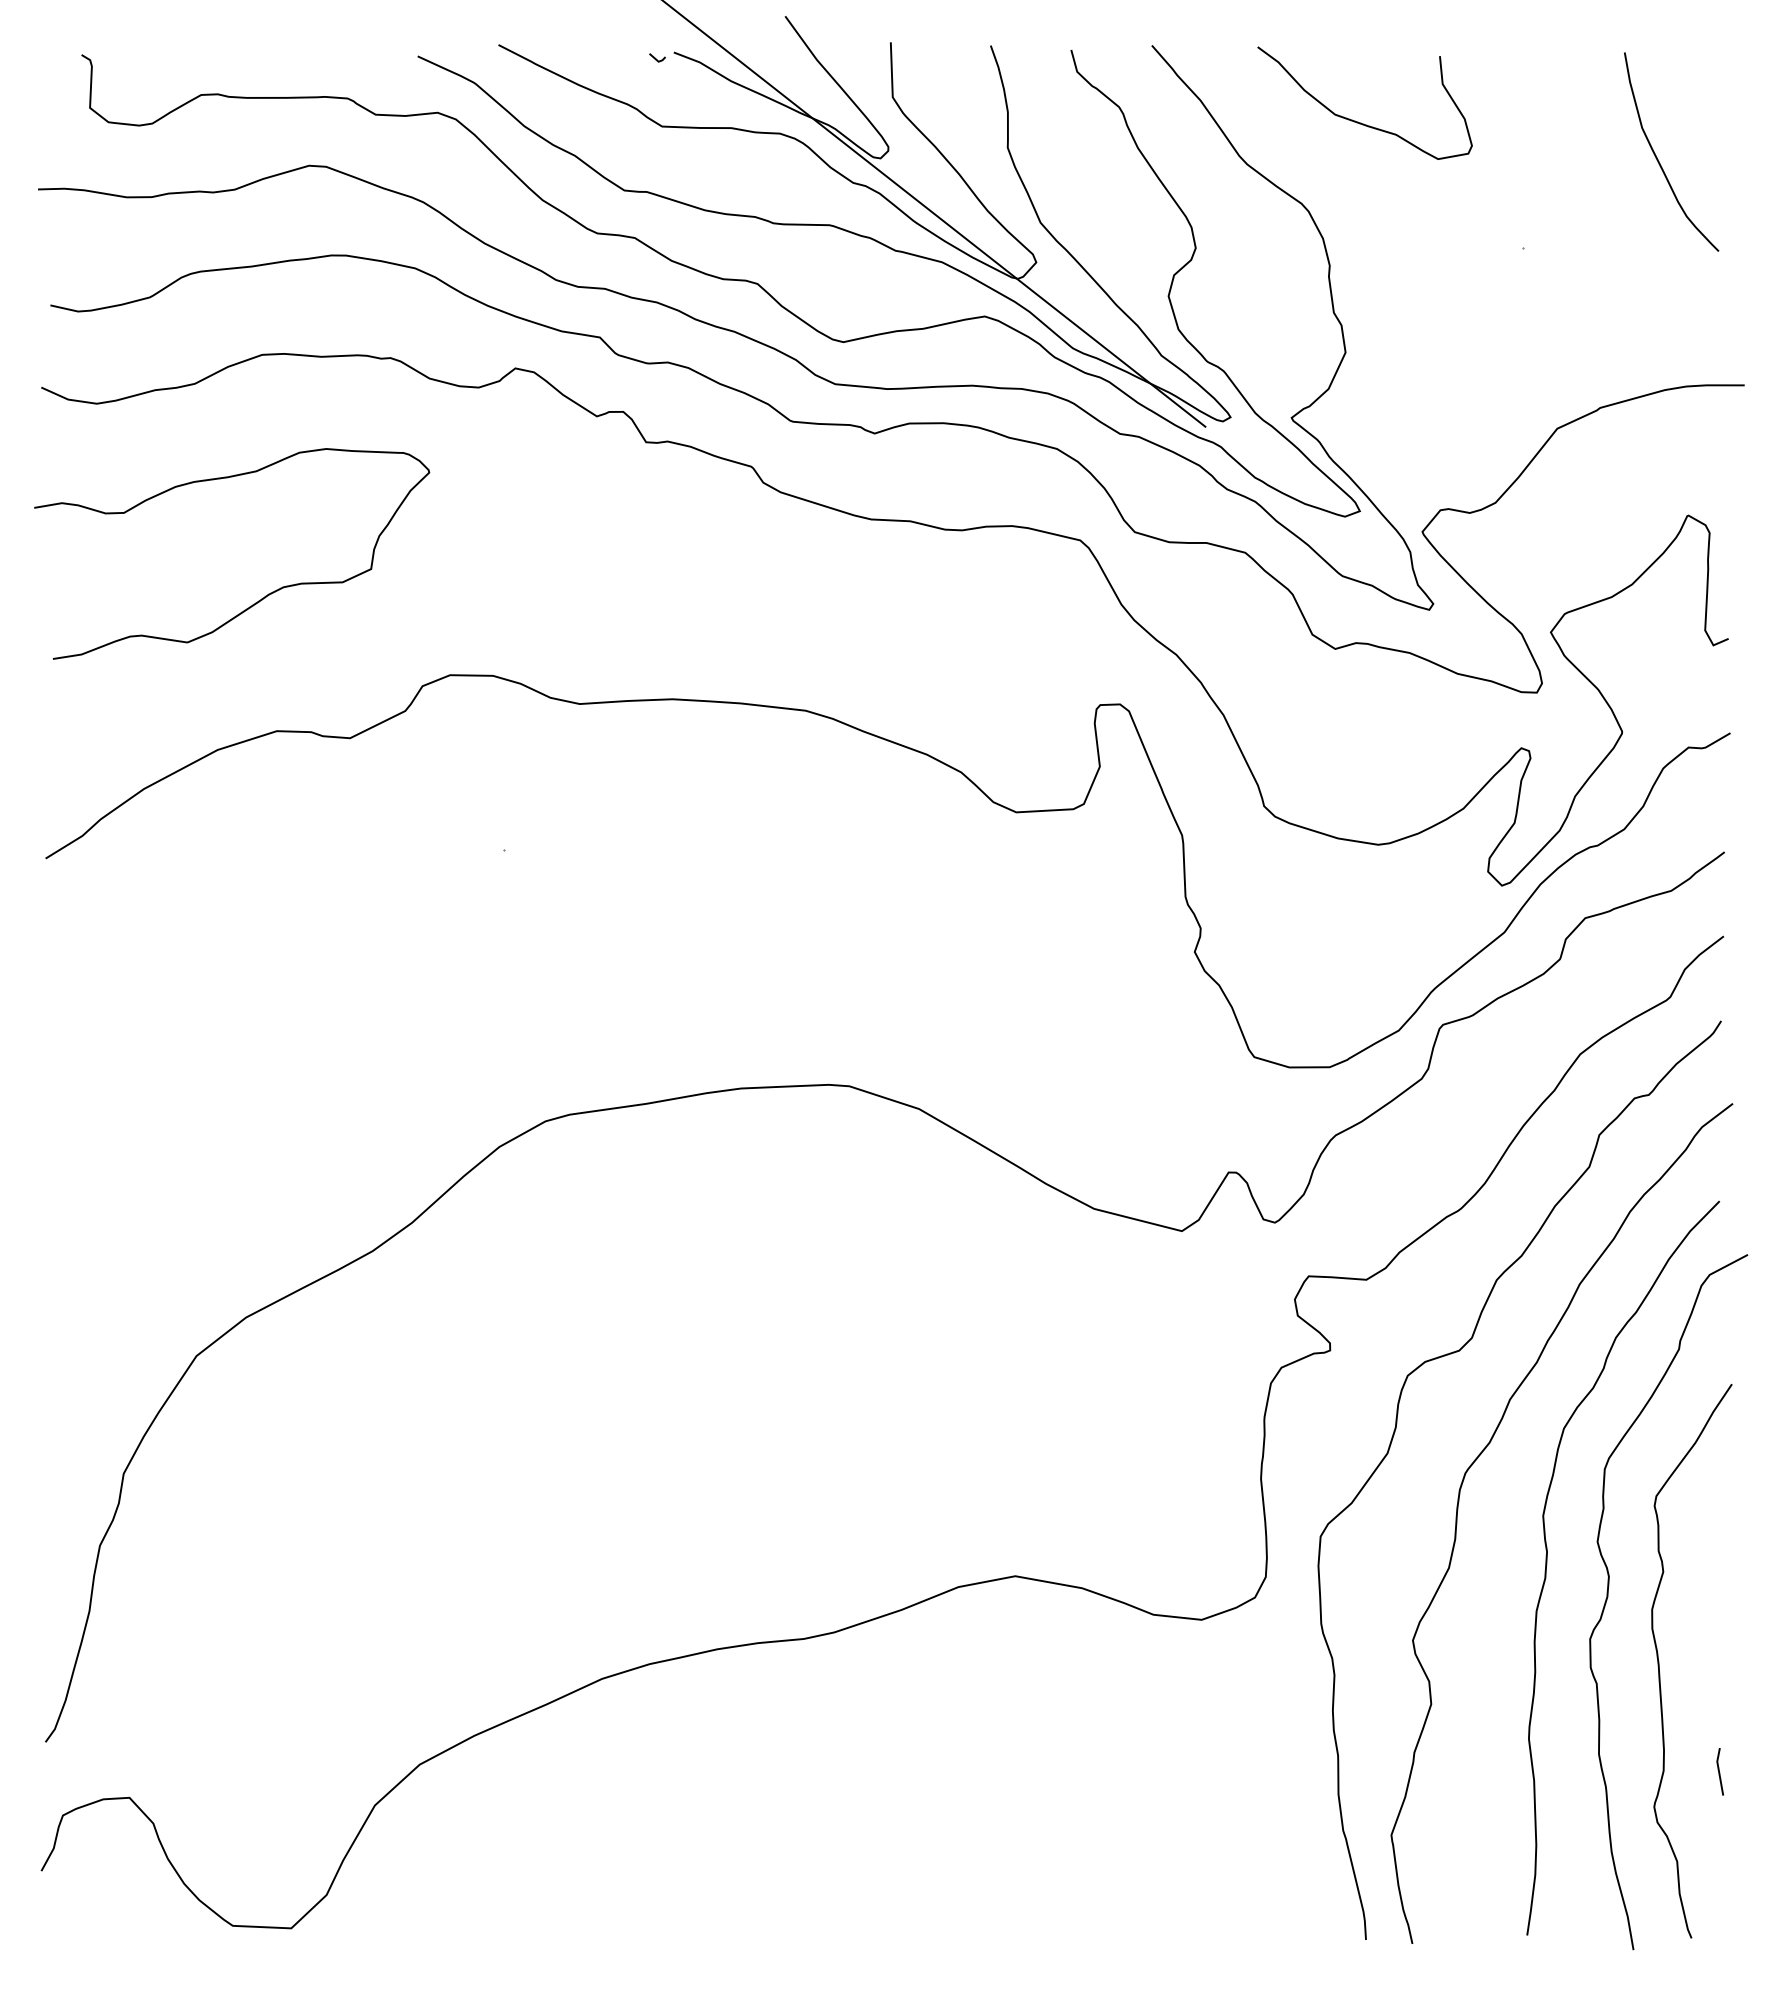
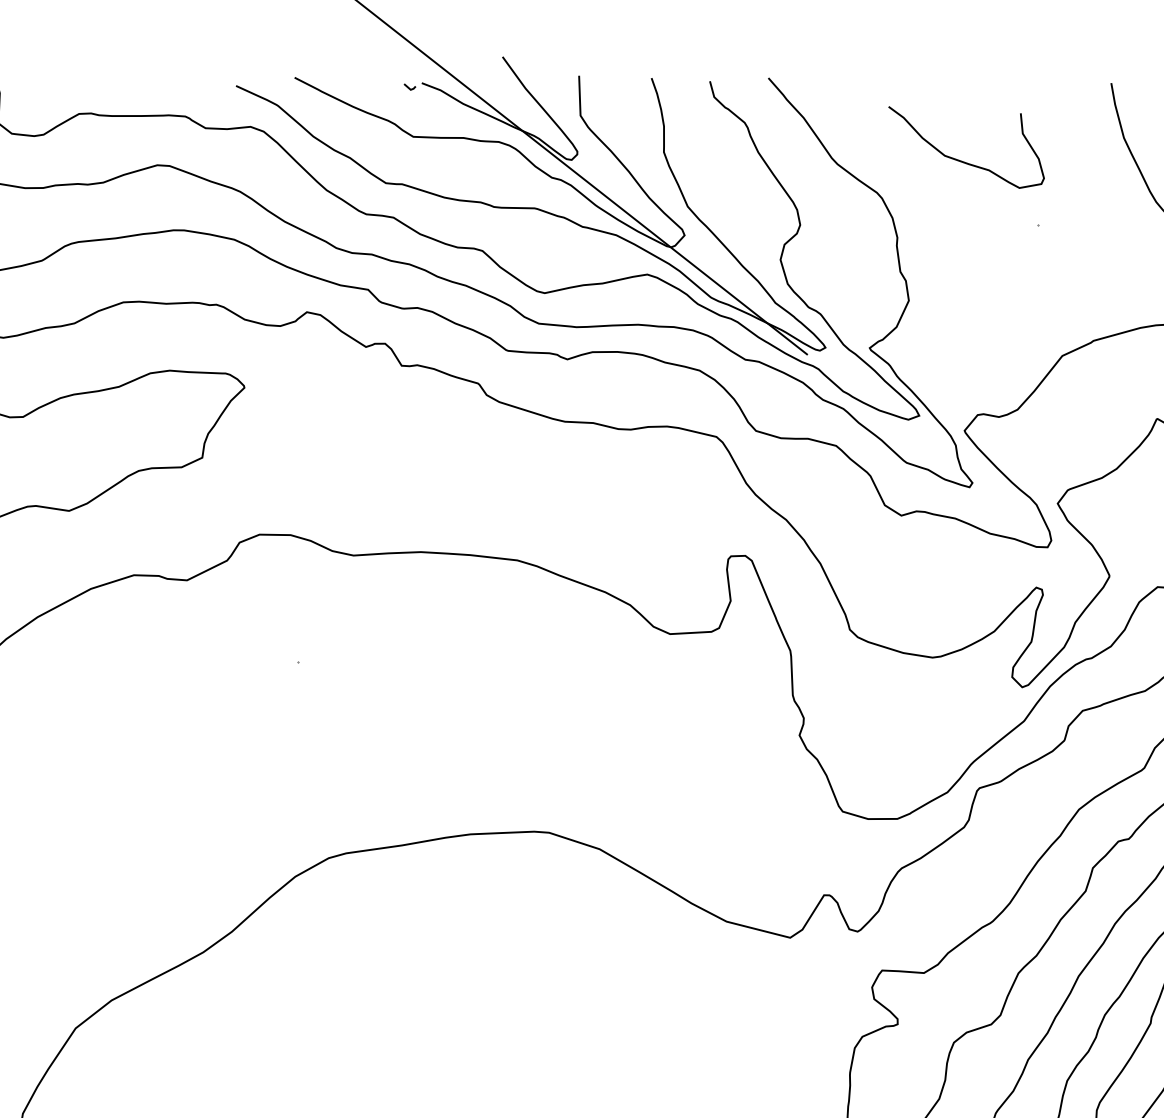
curve: (1358, 121) -> (961, 160), moved

